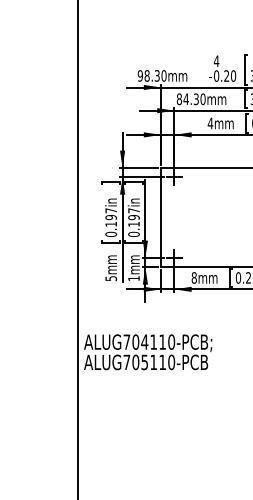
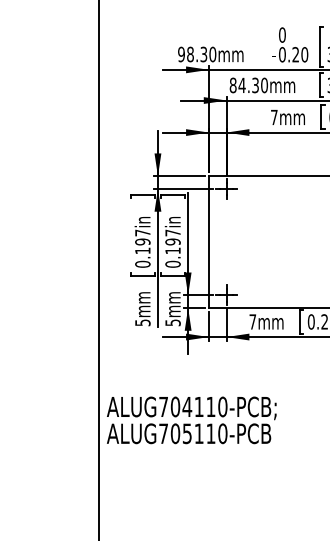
text: (216, 61) -> (282, 35), 4 -> 0
text: (210, 123) -> (274, 117), 4mm -> 7mm
text: (193, 277) -> (251, 321), 8mm -> 7mm
text: (133, 278) -> (172, 322), 1mm -> 5mm

